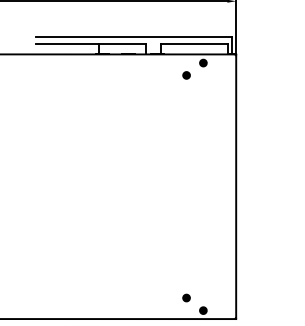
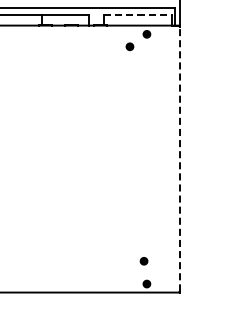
line: (194, 44) -> (137, 15), solid -> dashed
line: (236, 185) -> (180, 157), solid -> dashed
part: (186, 297) -> (144, 260), moved

